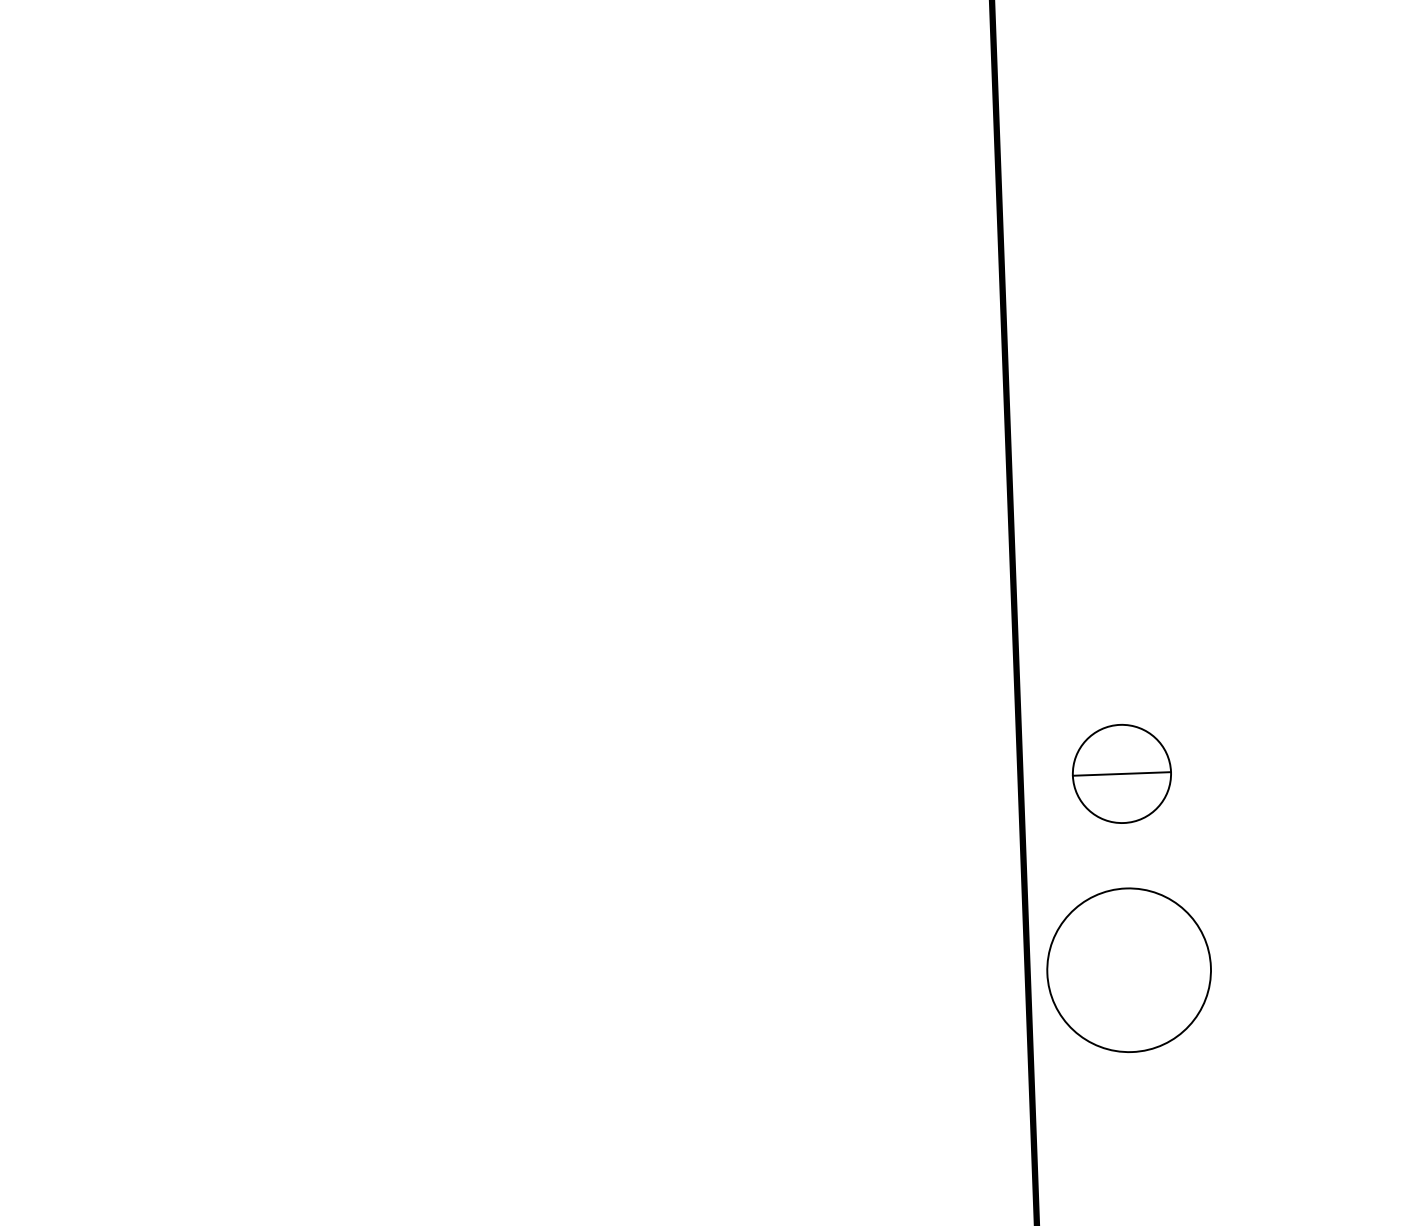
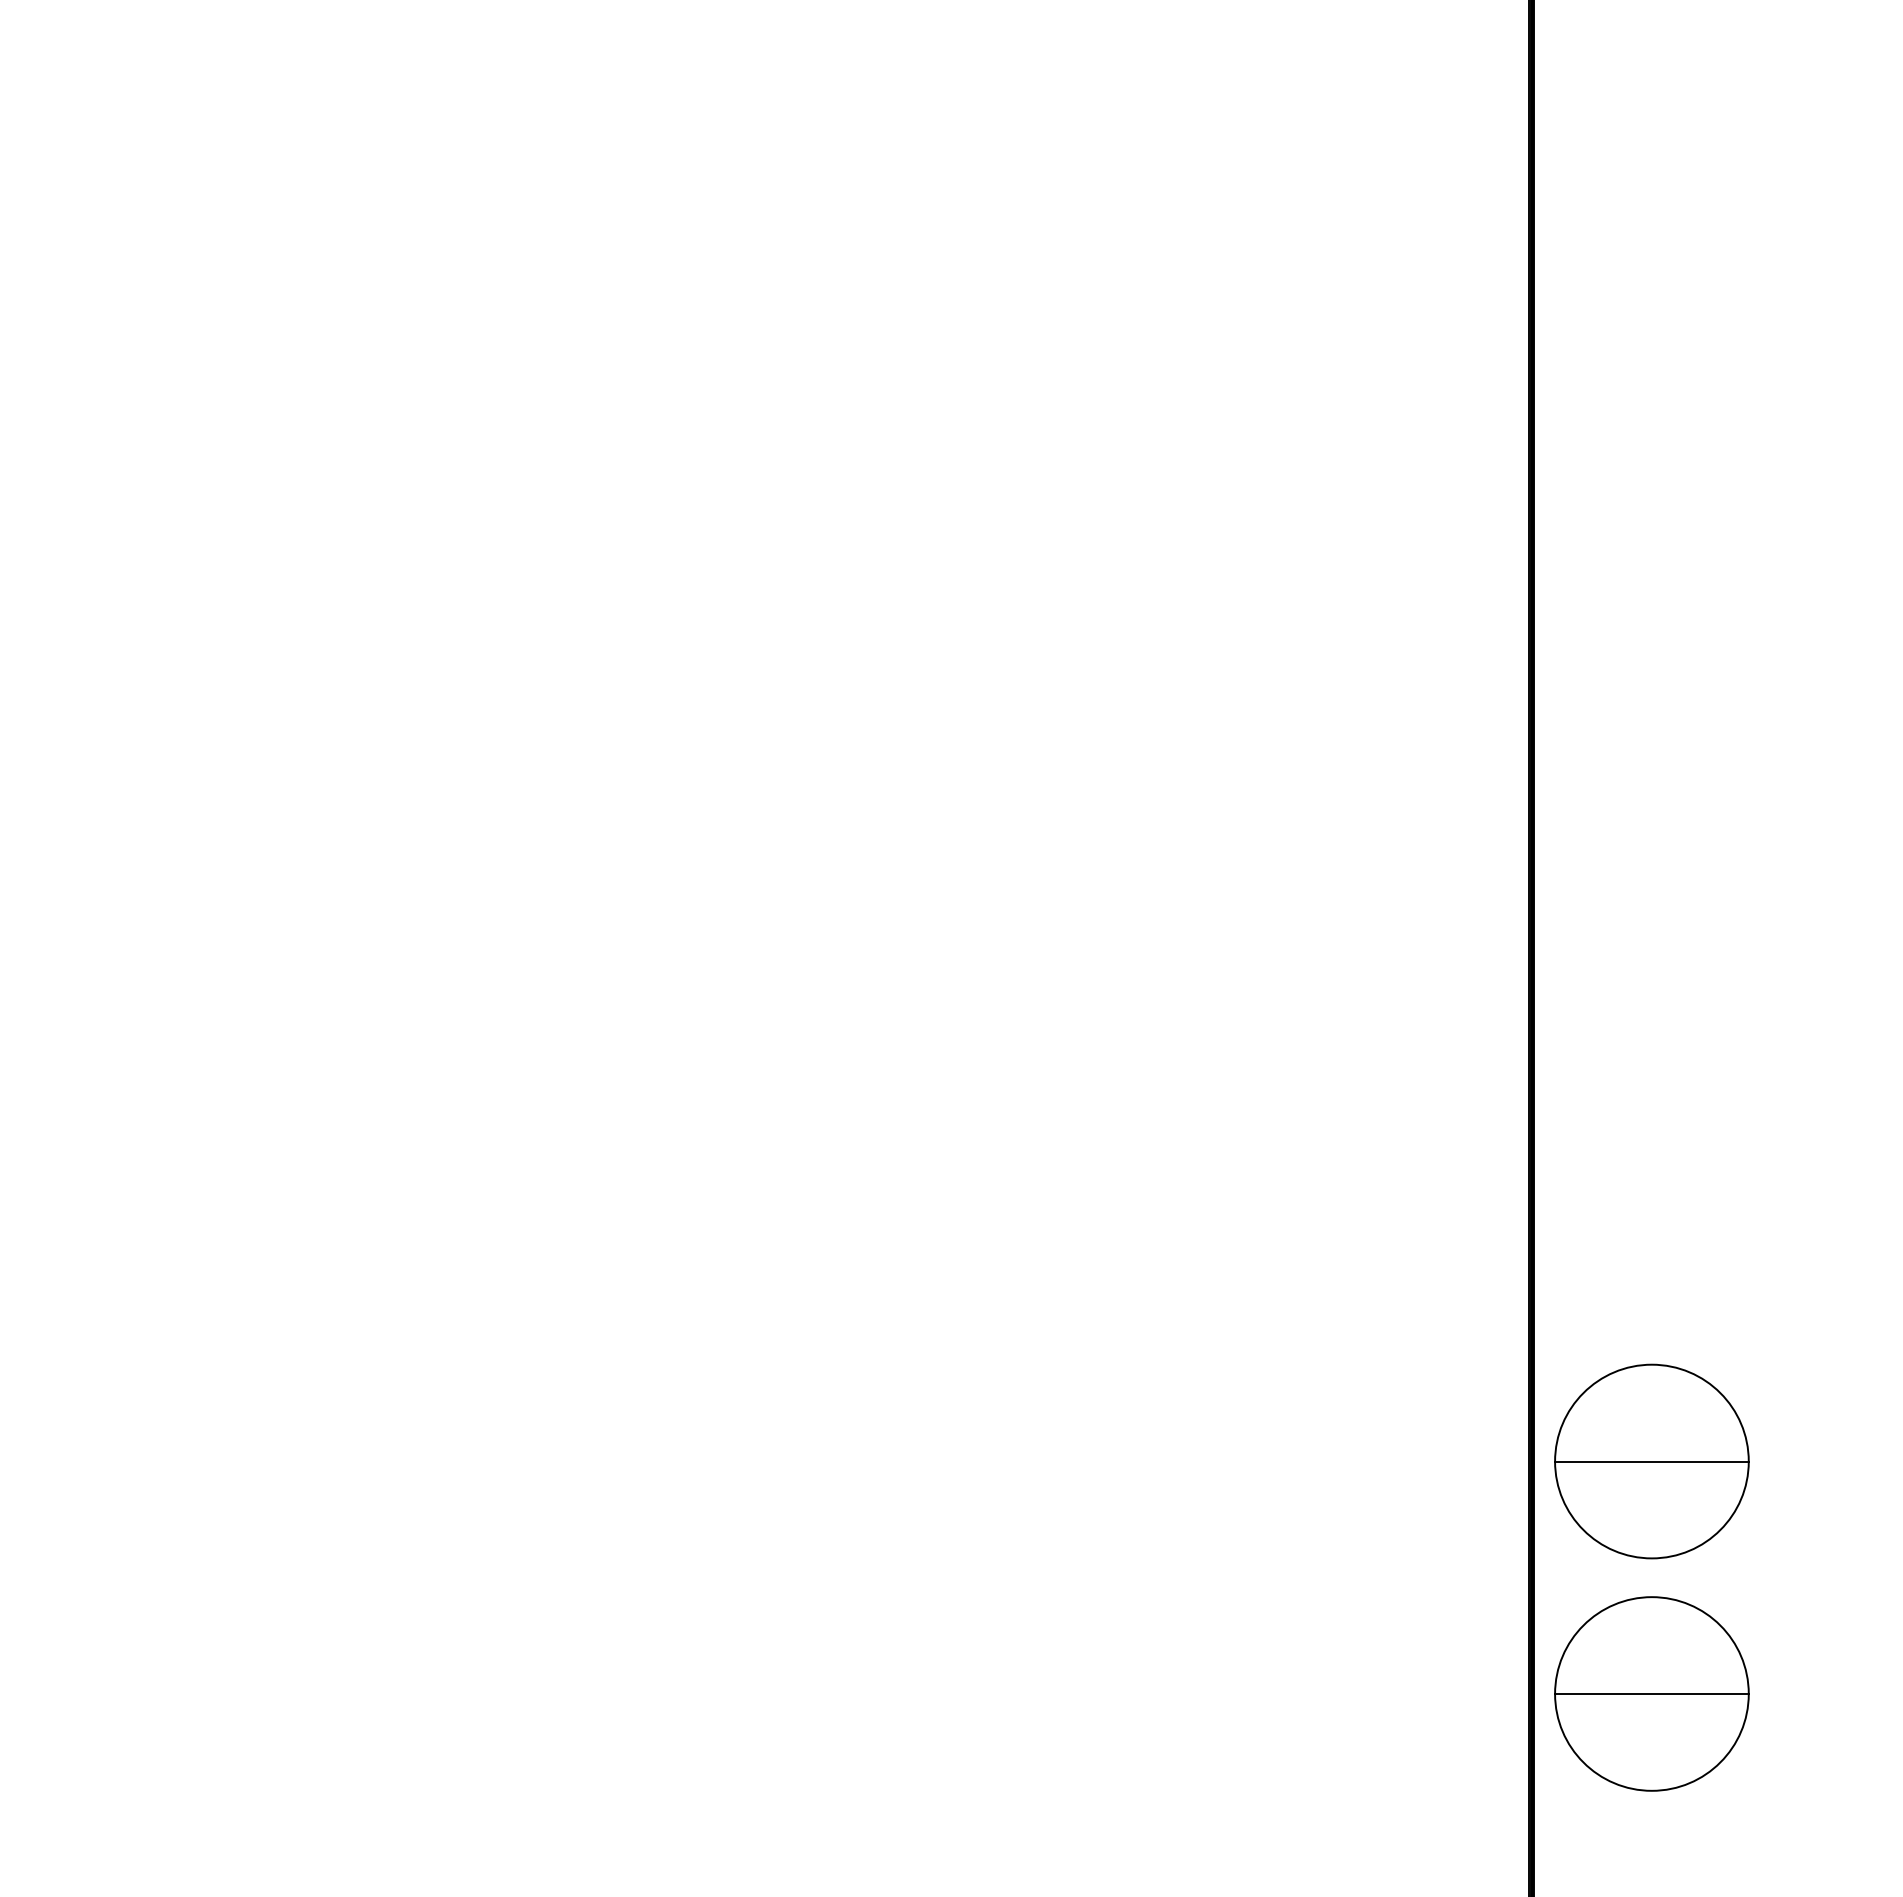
part: (1121, 773) -> (1651, 1461), size x1.67
line: (1128, 969) -> (1651, 1693), added

